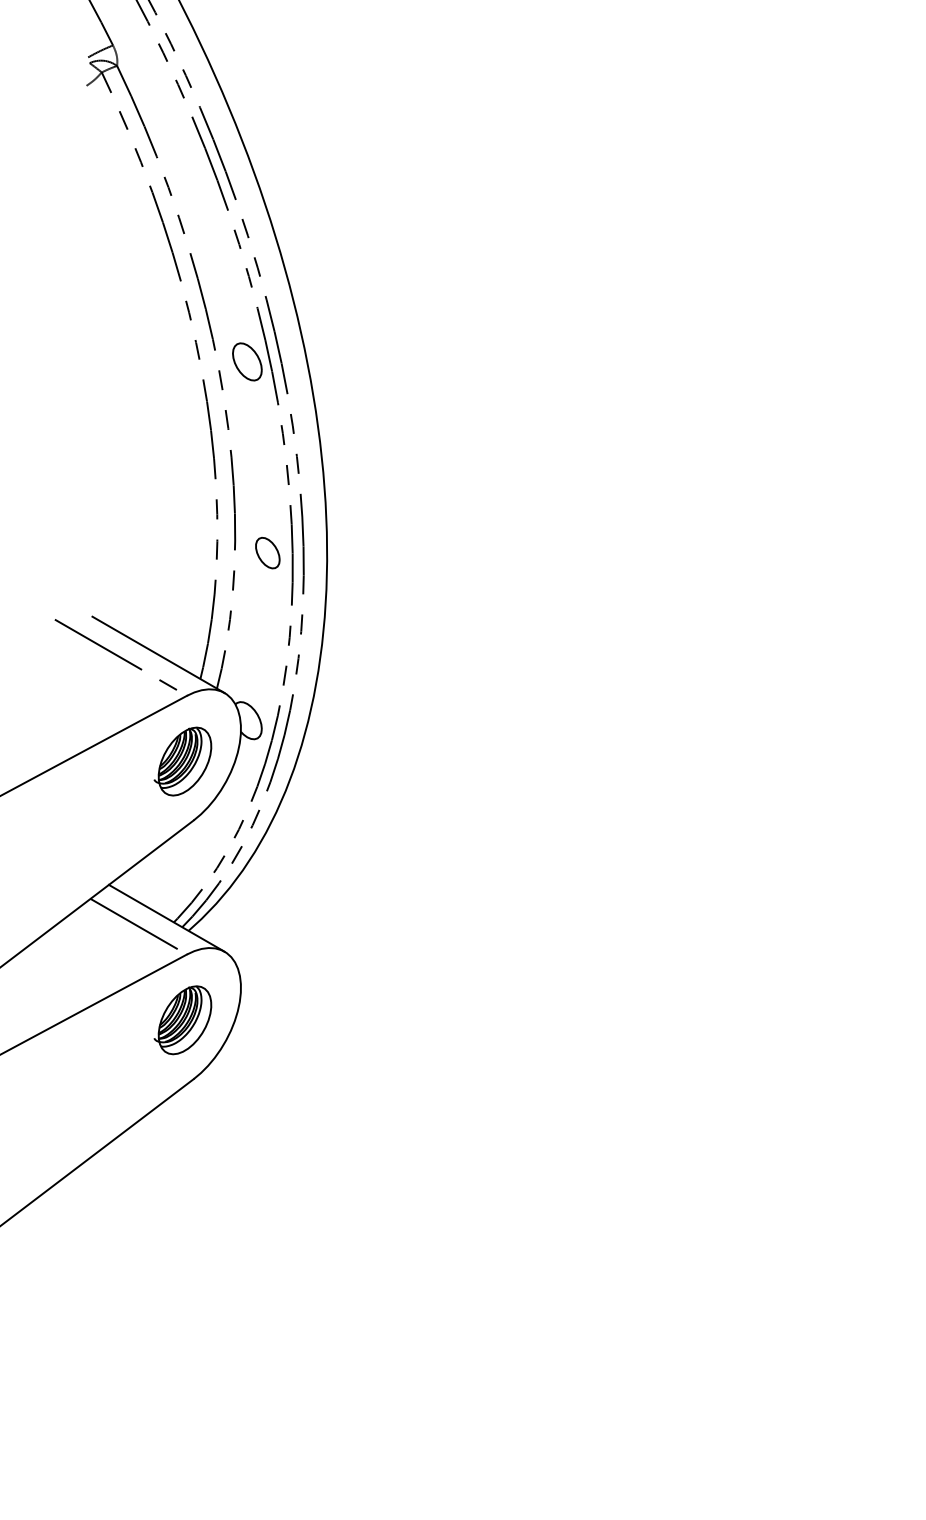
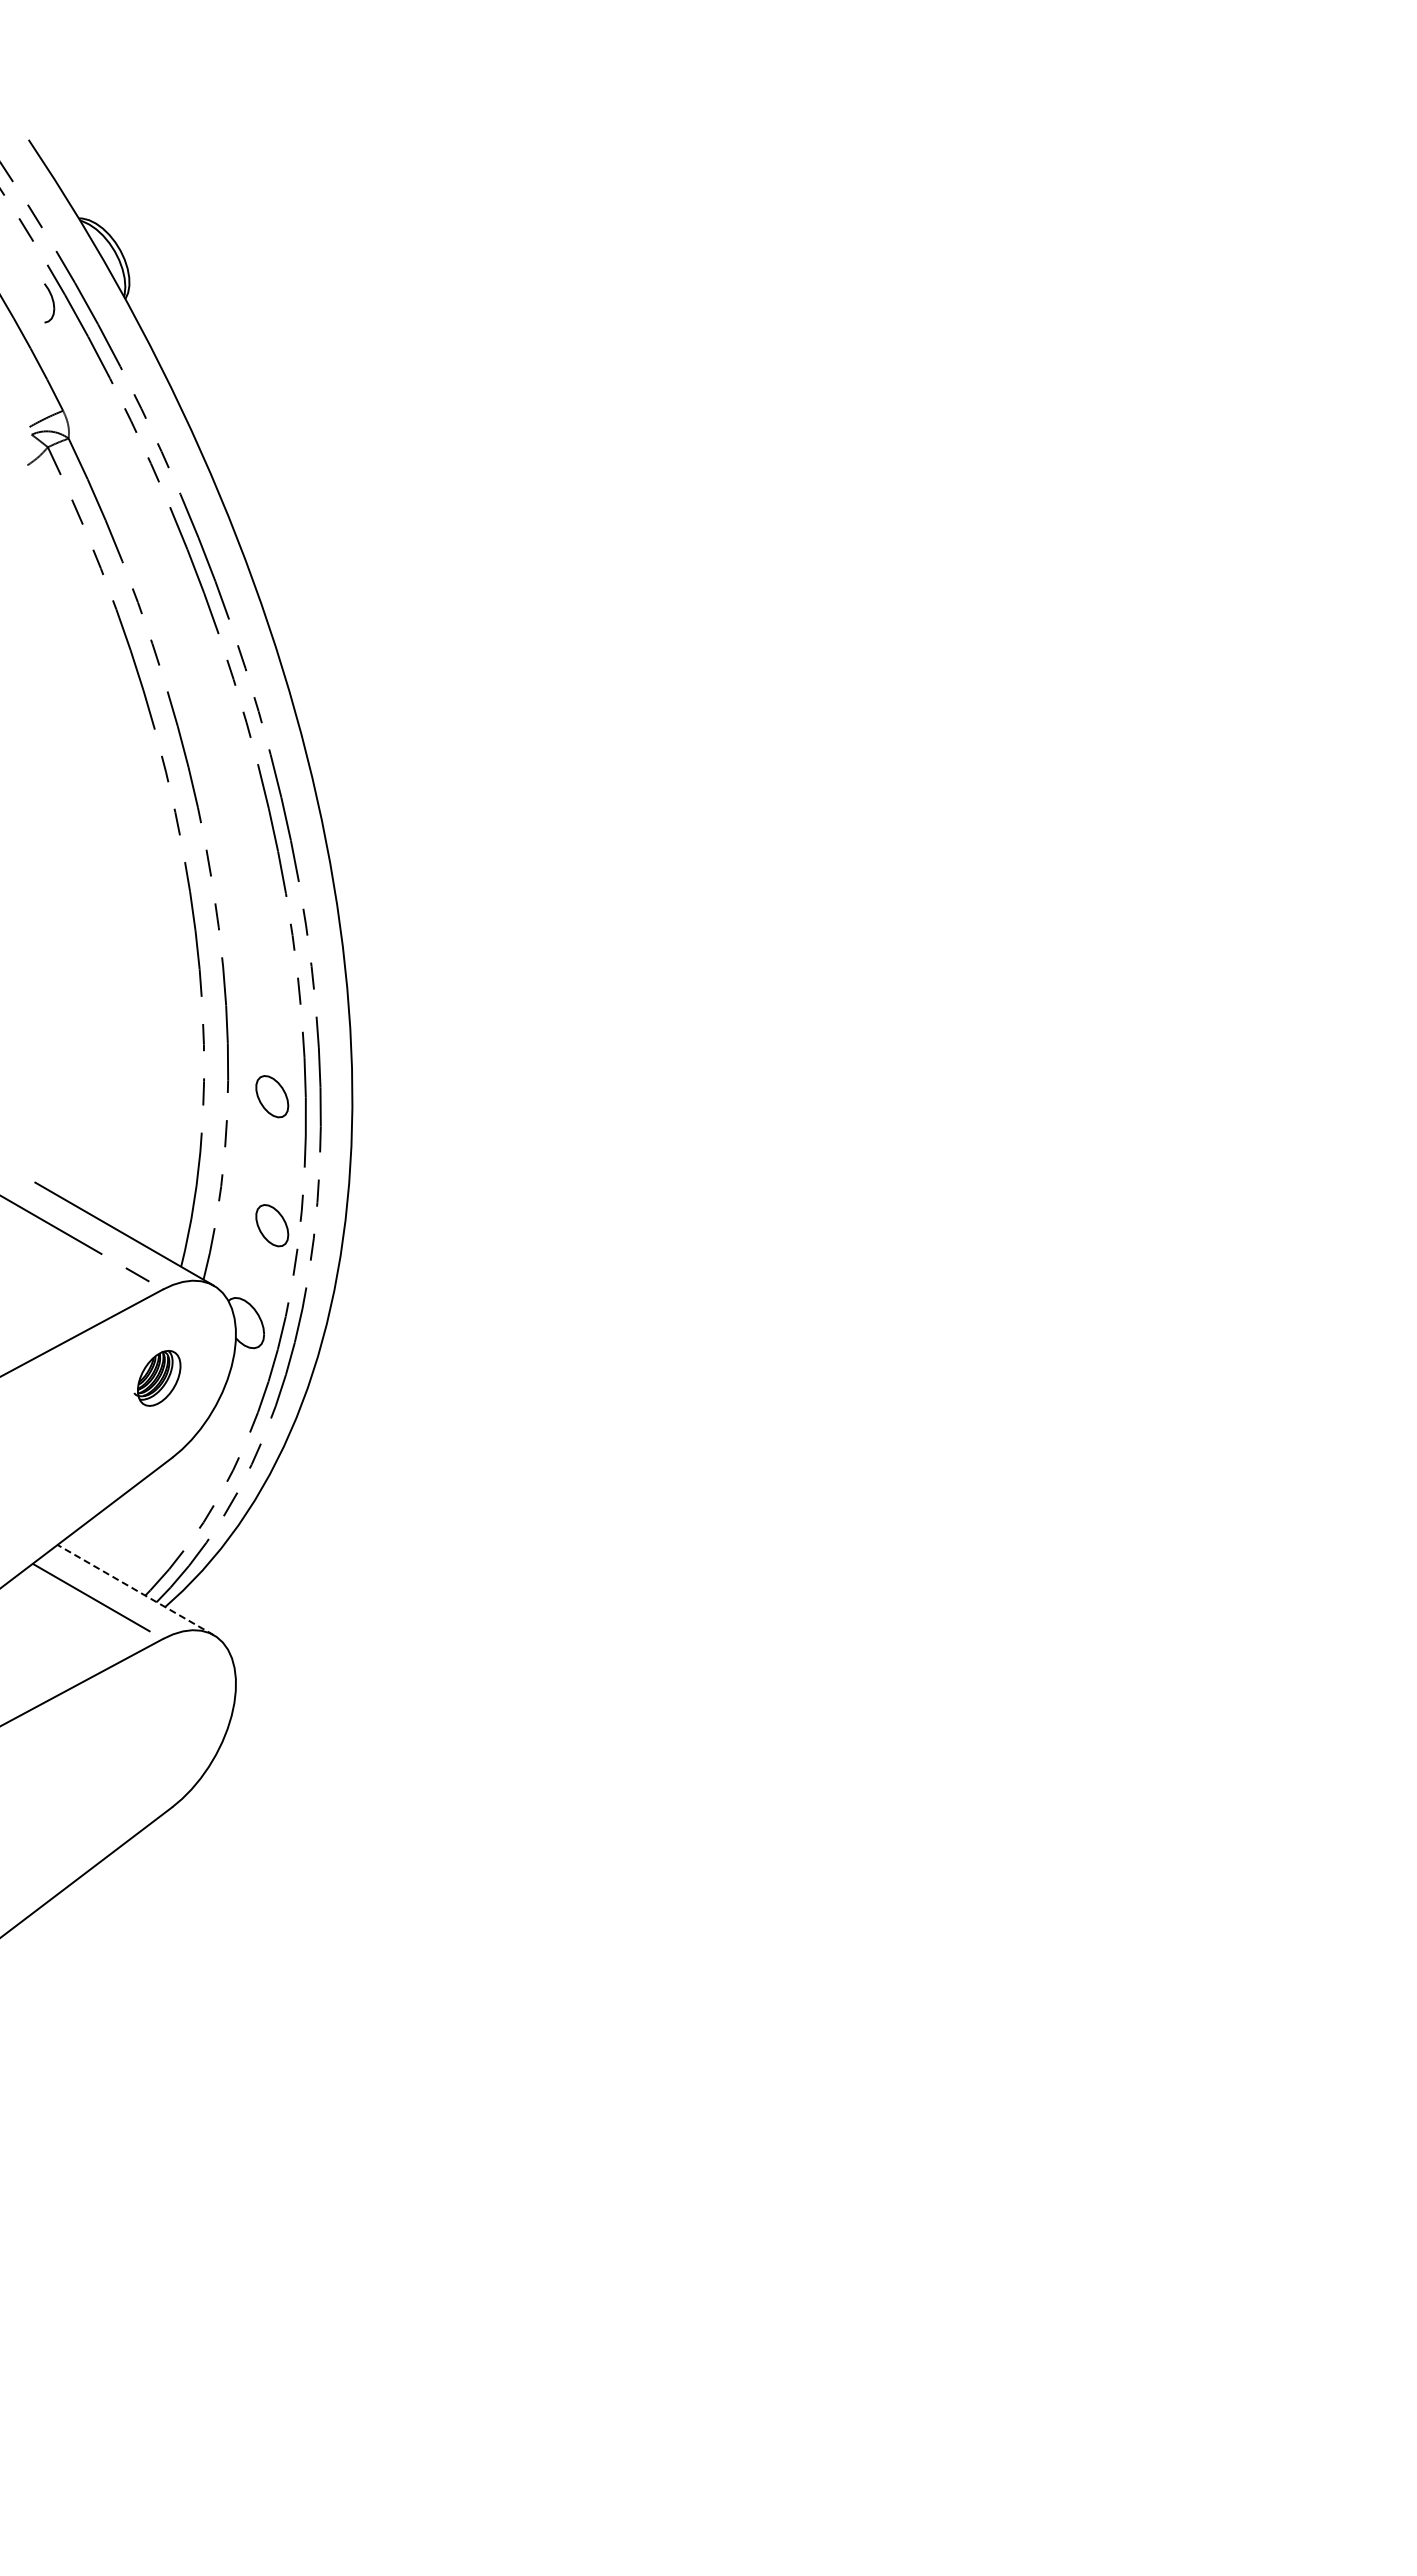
part: (247, 362) -> (244, 838), removed
part: (268, 648) -> (272, 1225), added
part: (182, 761) -> (157, 1378), size x0.6
line: (166, 917) -> (135, 1589), solid -> dashed
part: (182, 1020) -> (157, 1727), removed

